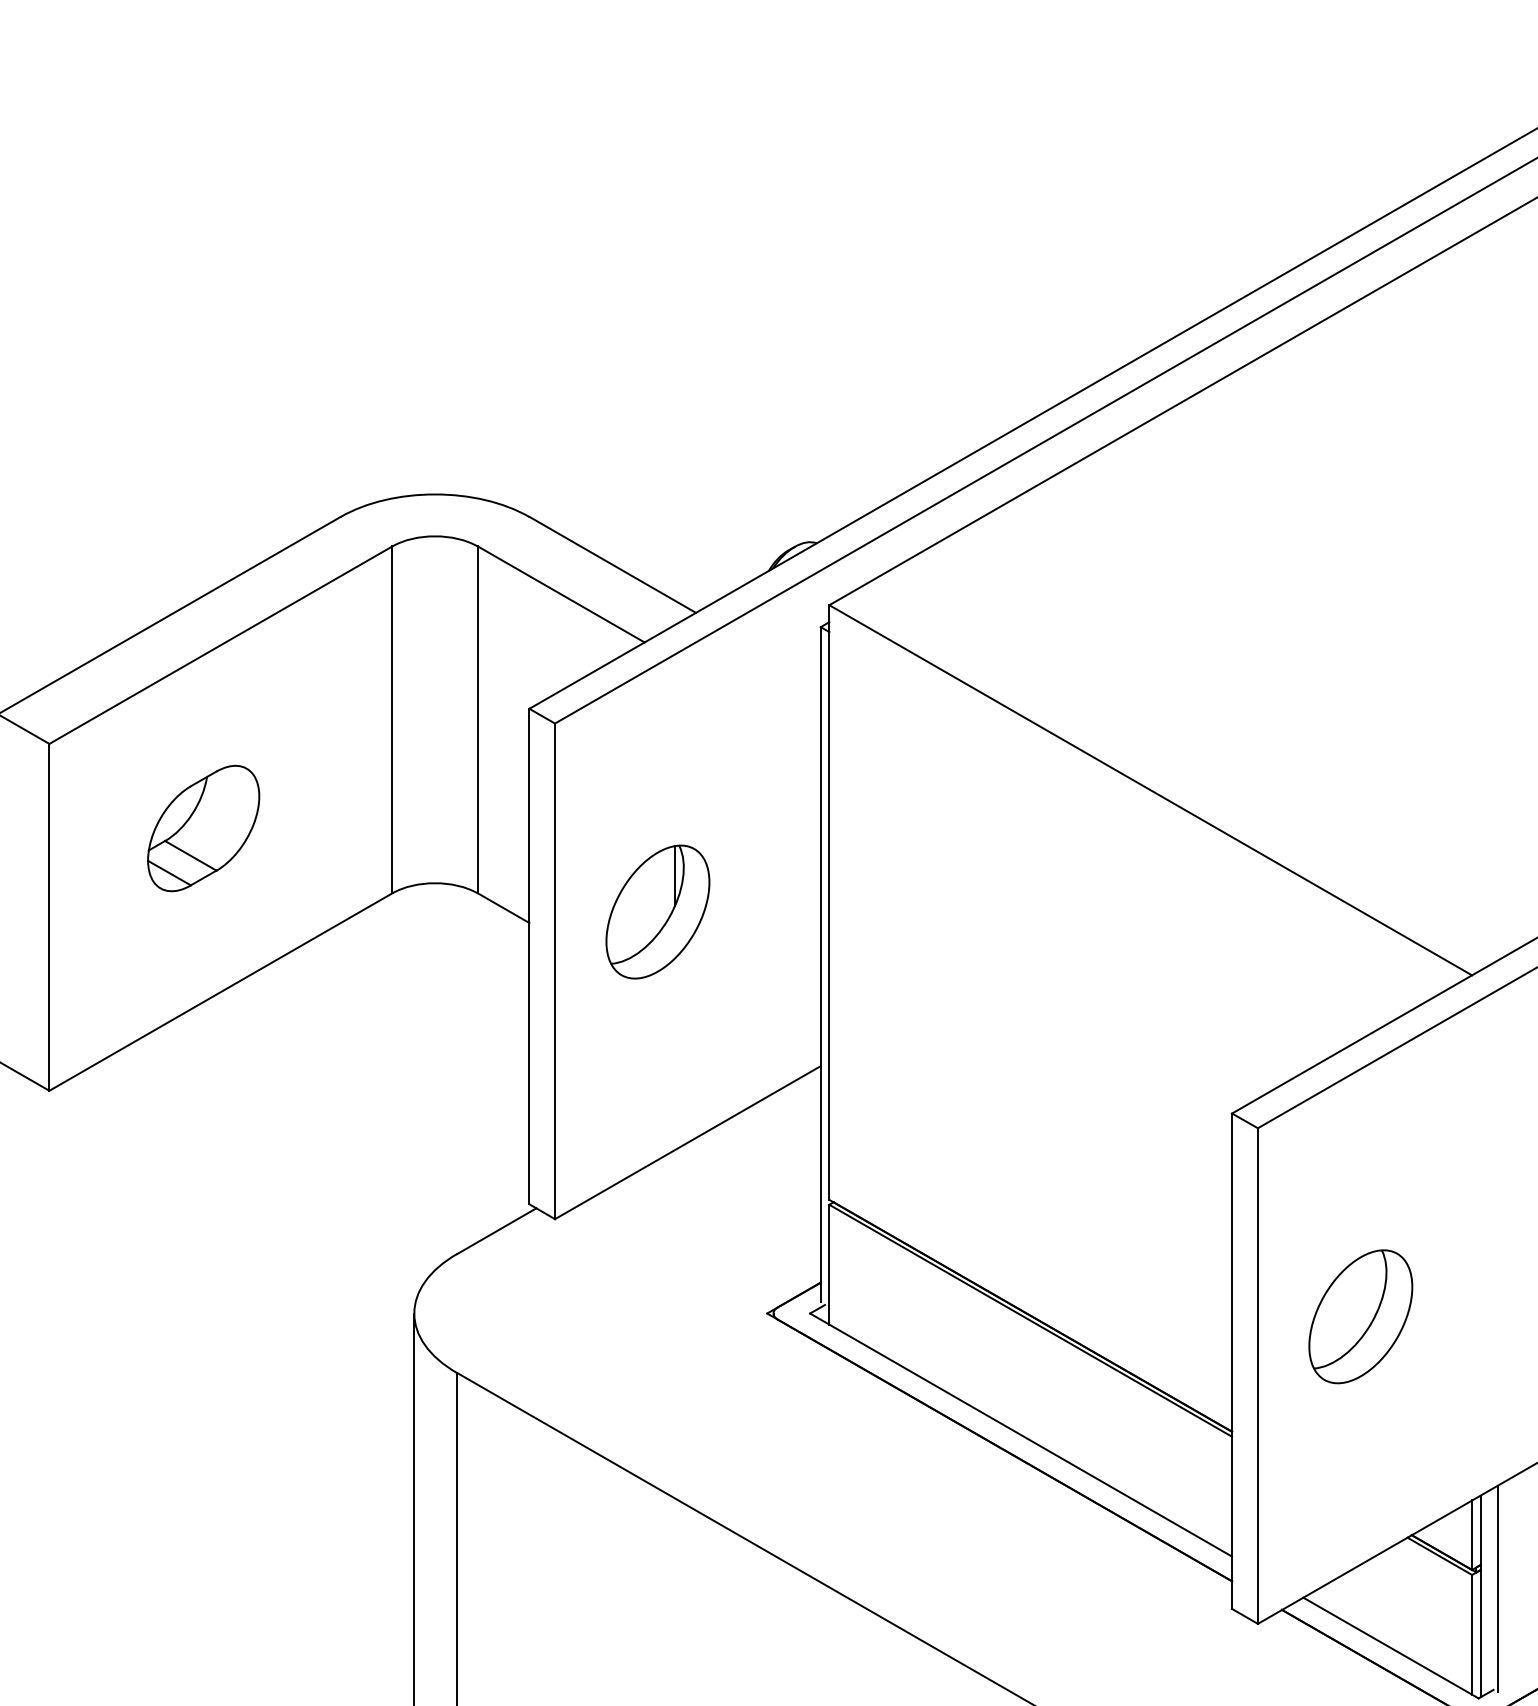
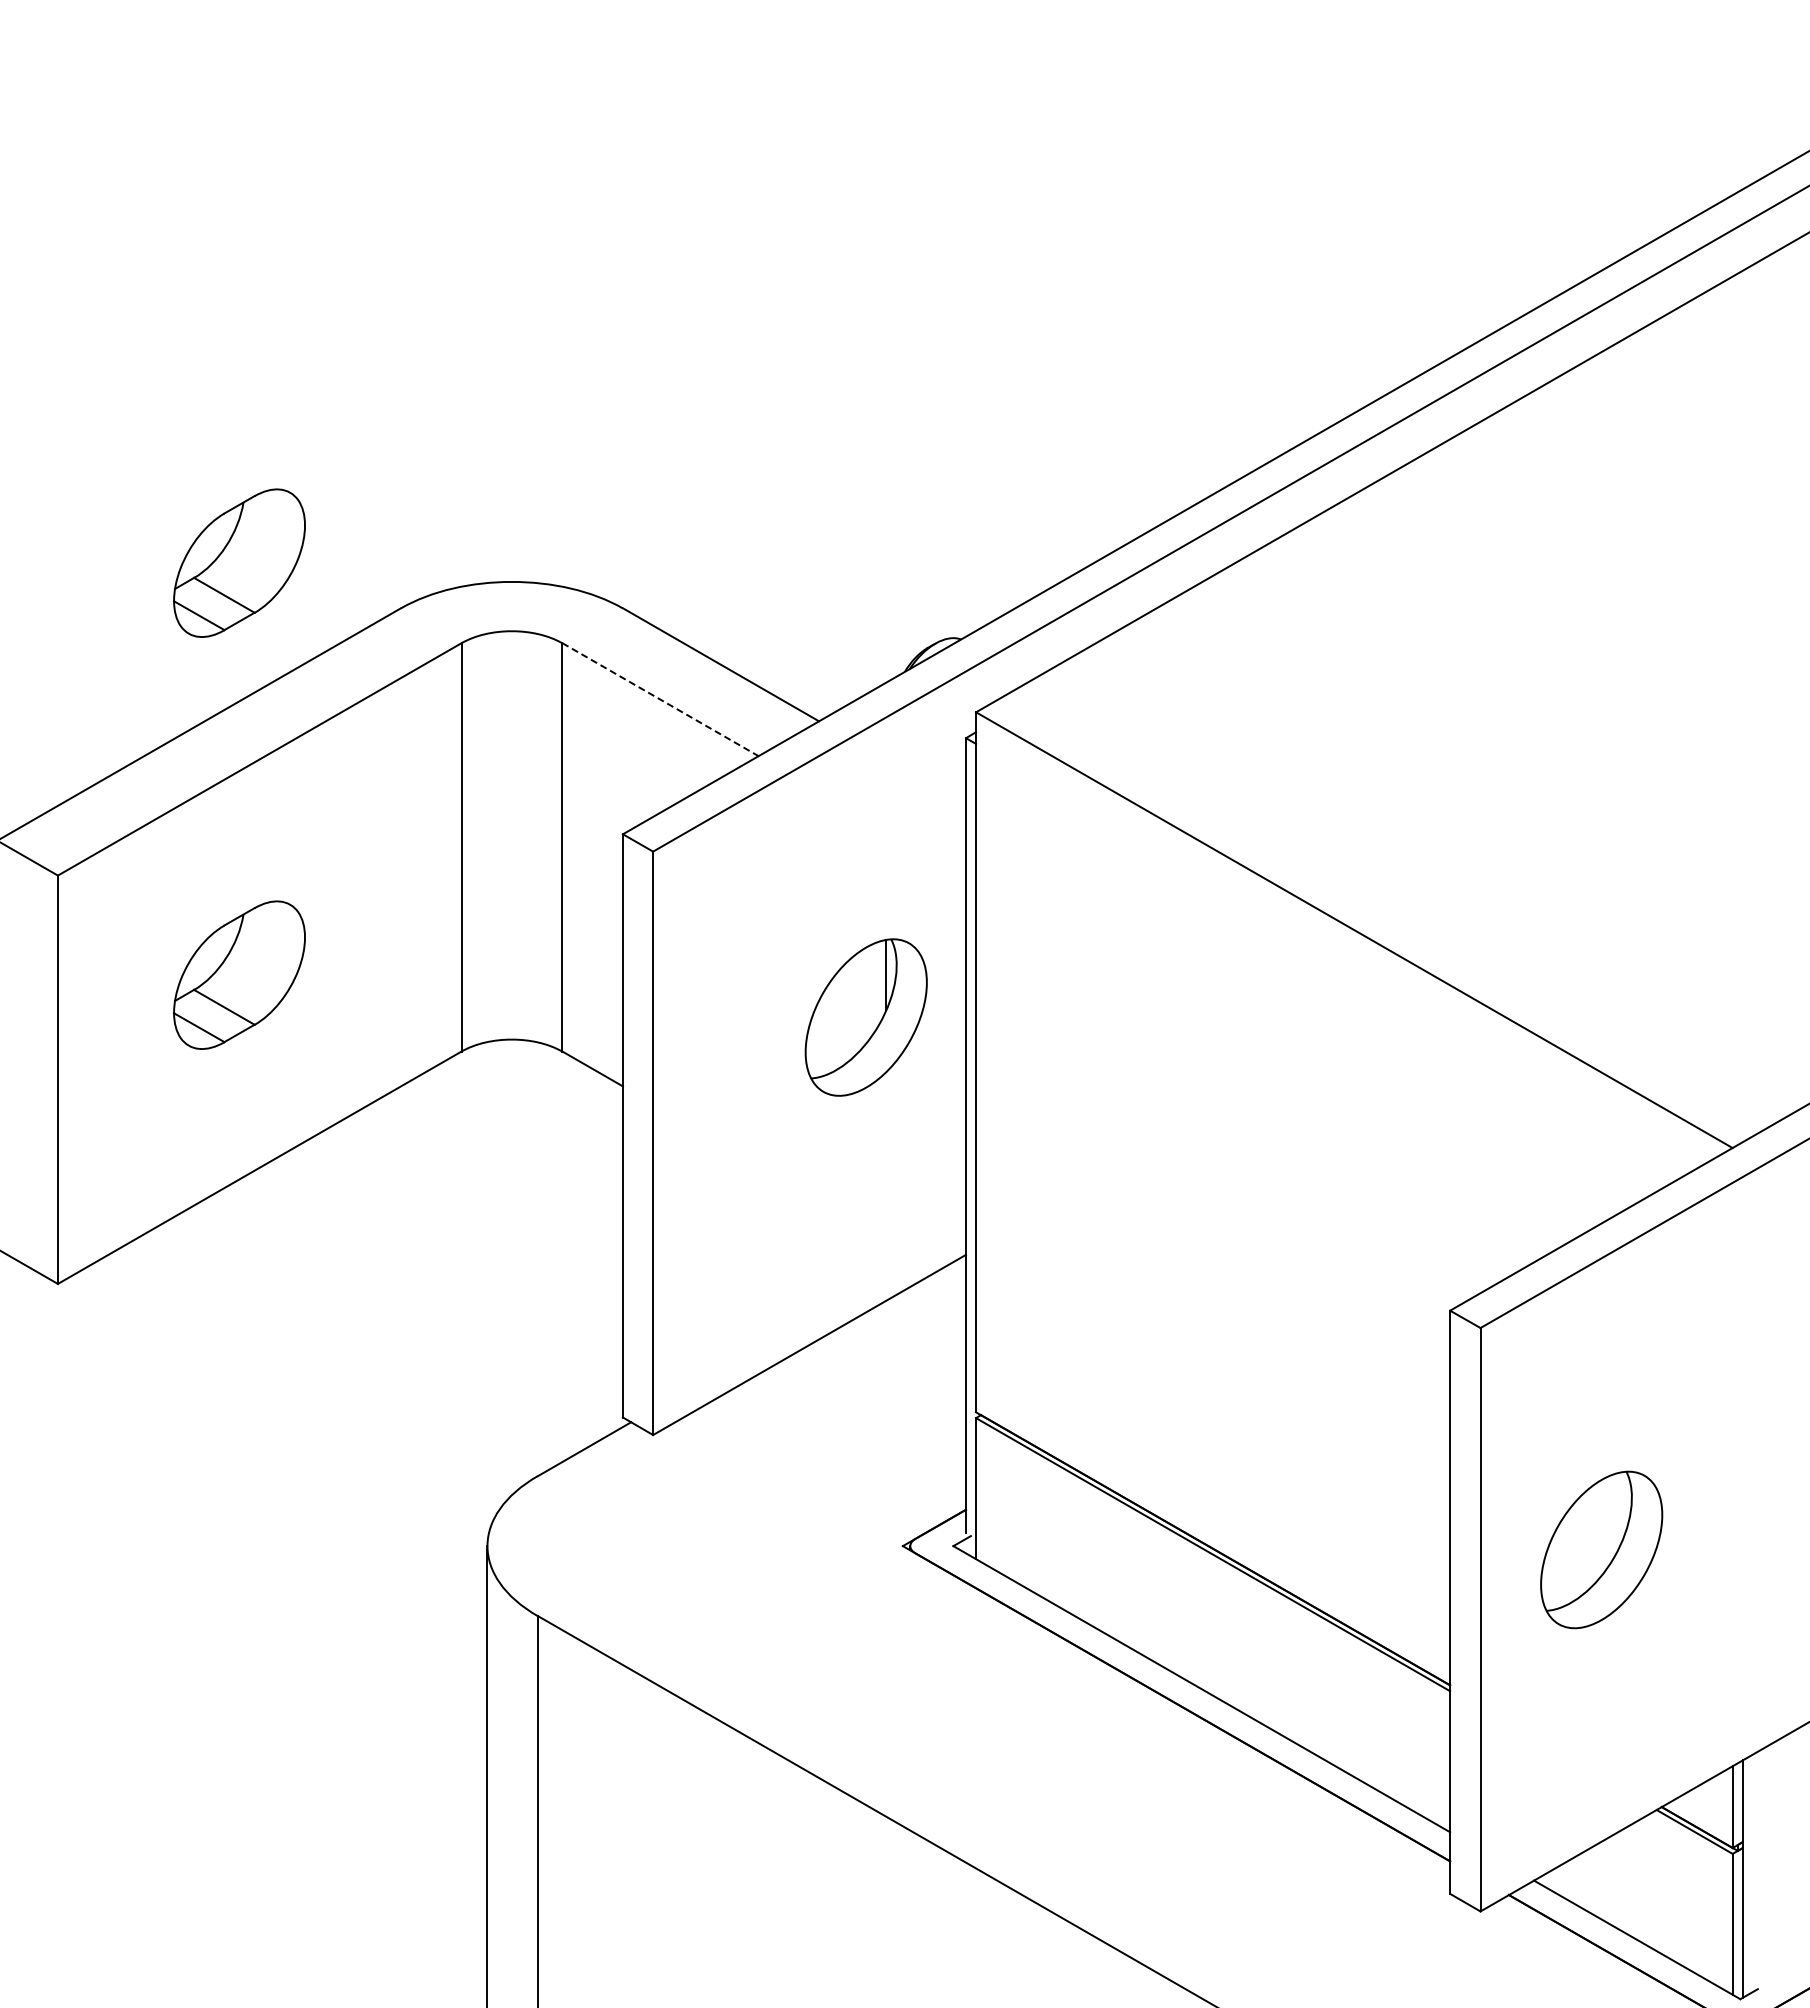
part: (202, 477) -> (238, 562), added
line: (561, 594) -> (660, 699), solid -> dashed
part: (657, 912) -> (865, 1017), moved
line: (1498, 1589) -> (1763, 1870), removed

